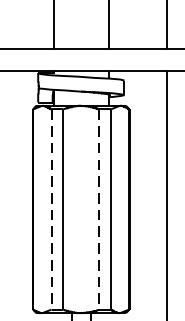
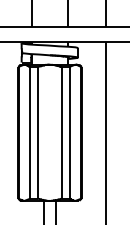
line: (51, 209) -> (30, 132), dashed -> solid
line: (98, 209) -> (61, 132), dashed -> solid

